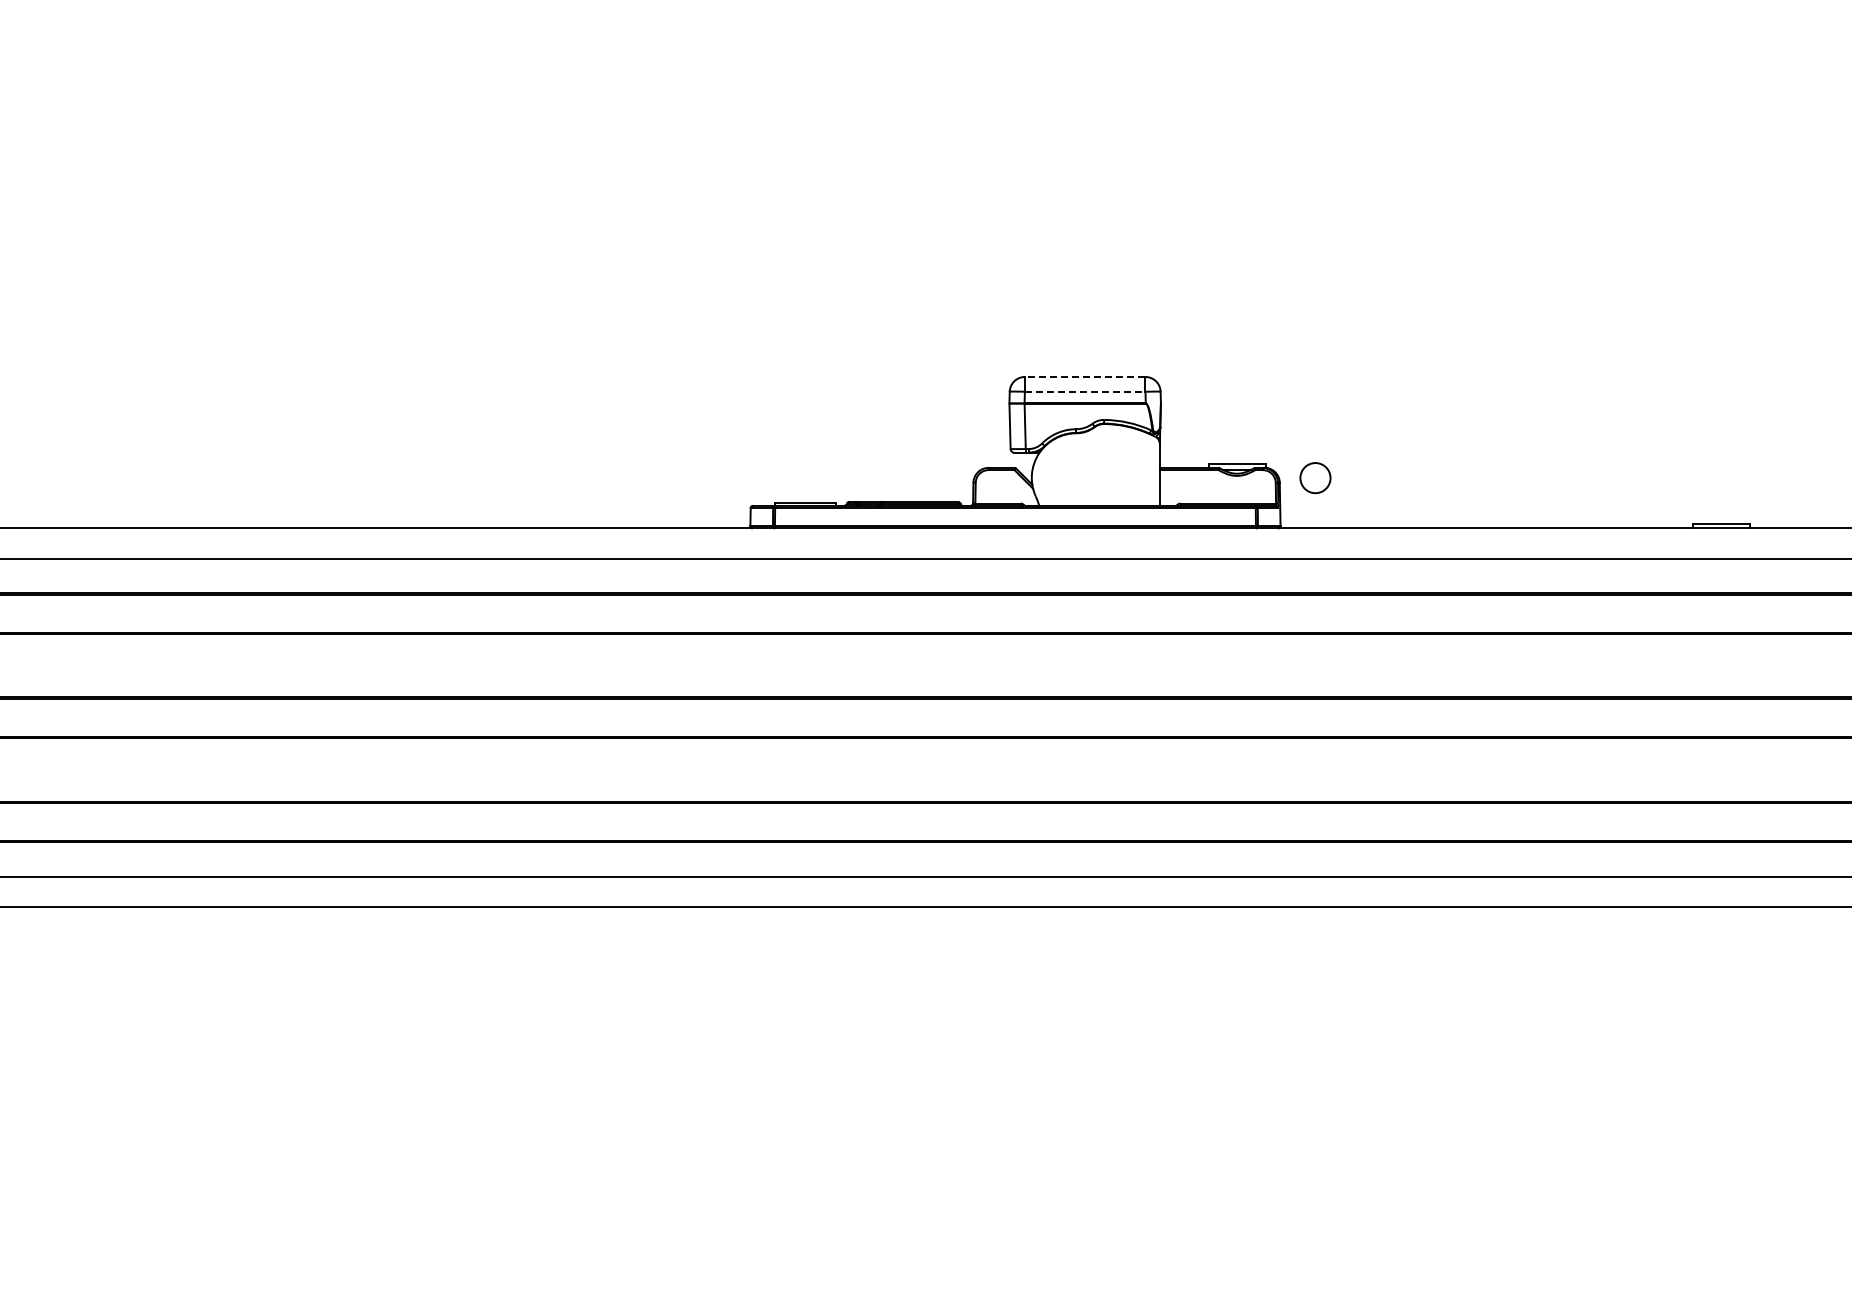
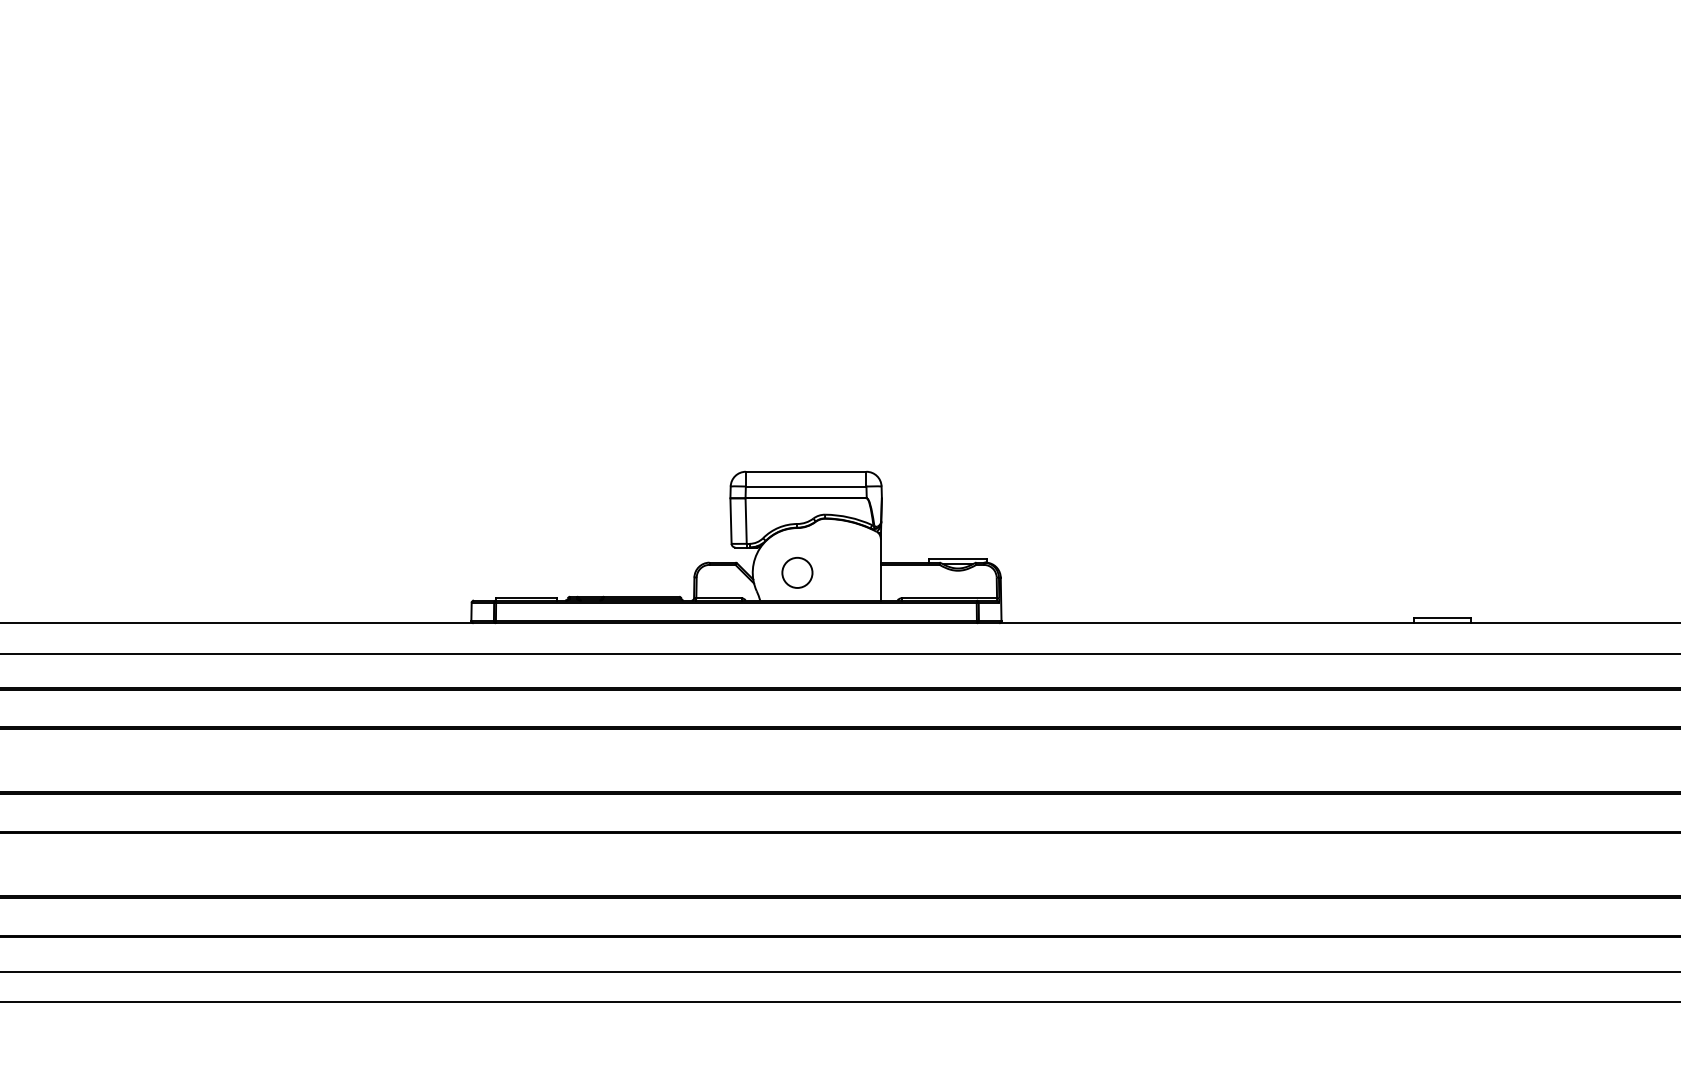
line: (1084, 377) -> (805, 472), dashed -> solid
line: (1085, 391) -> (806, 486), dashed -> solid
circle: (1315, 478) -> (797, 573), moved

